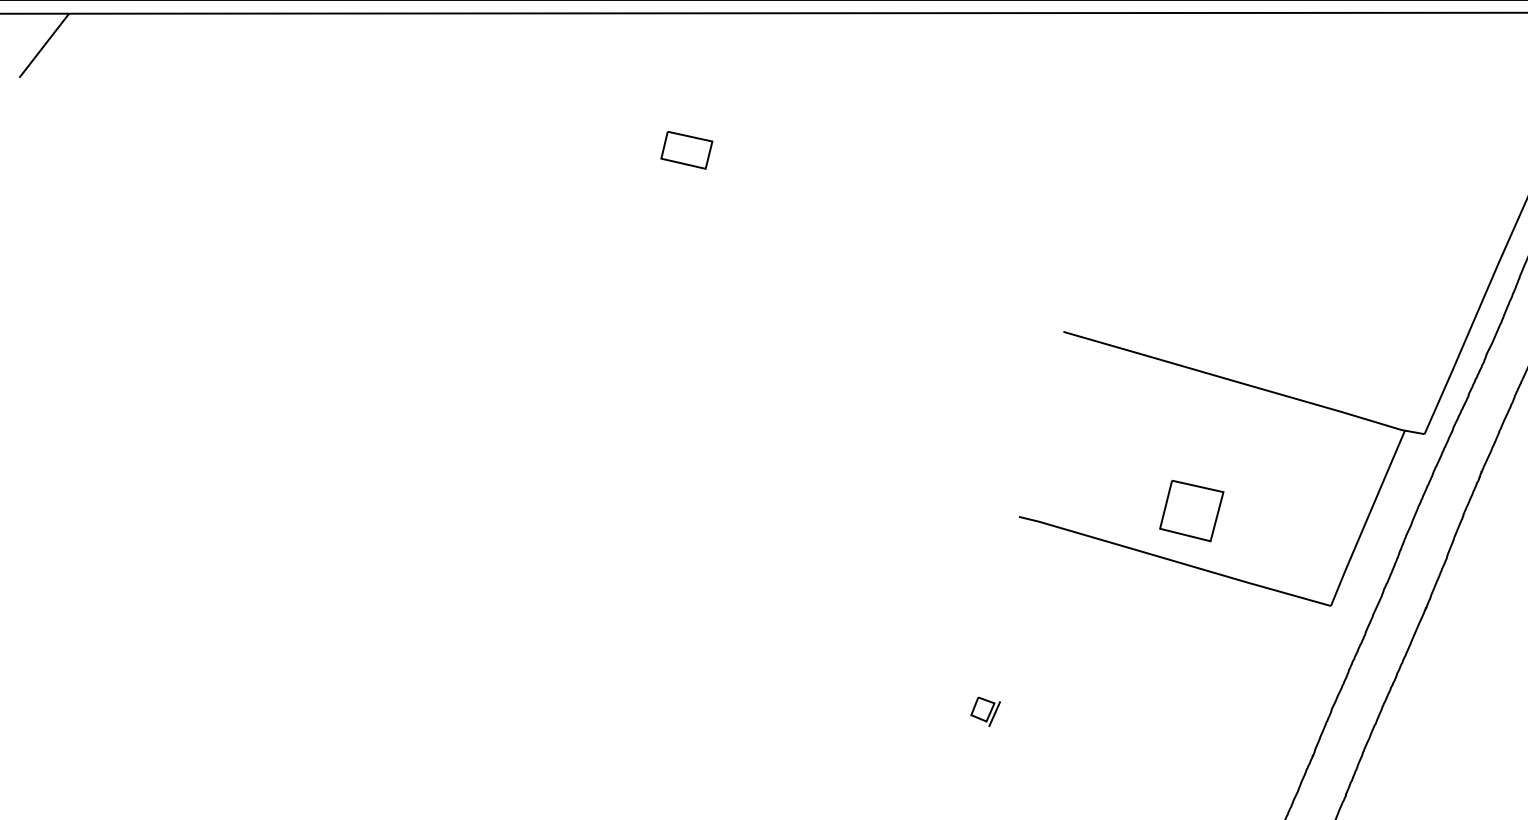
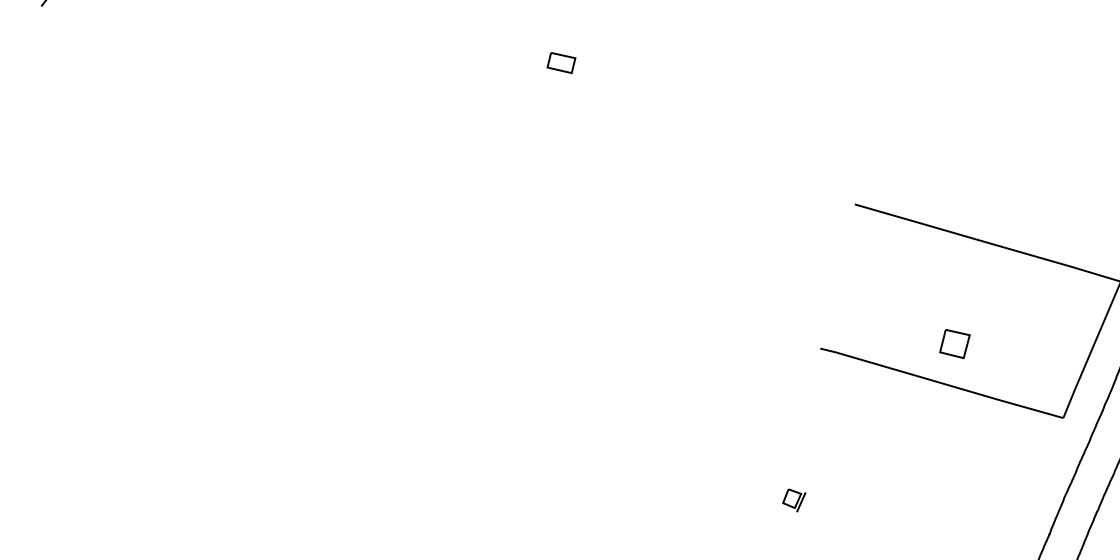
part: (686, 150) -> (561, 63), size x0.7
part: (1191, 510) -> (954, 343), size x0.6

